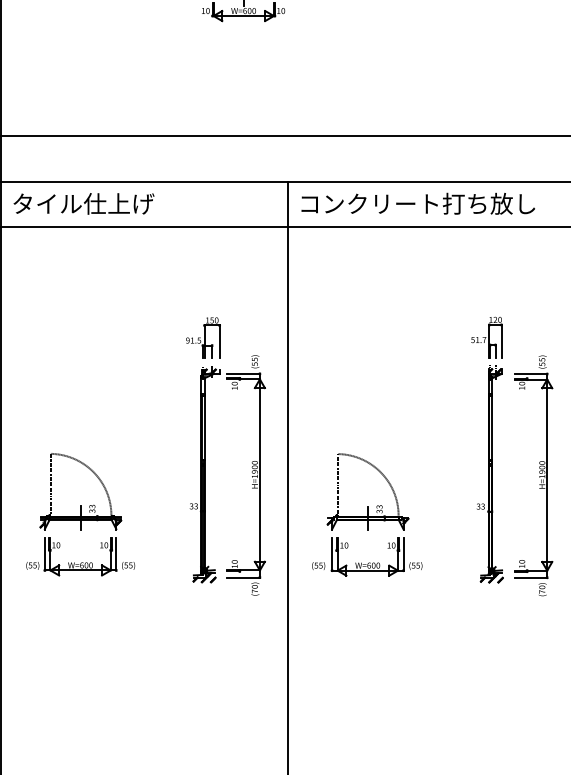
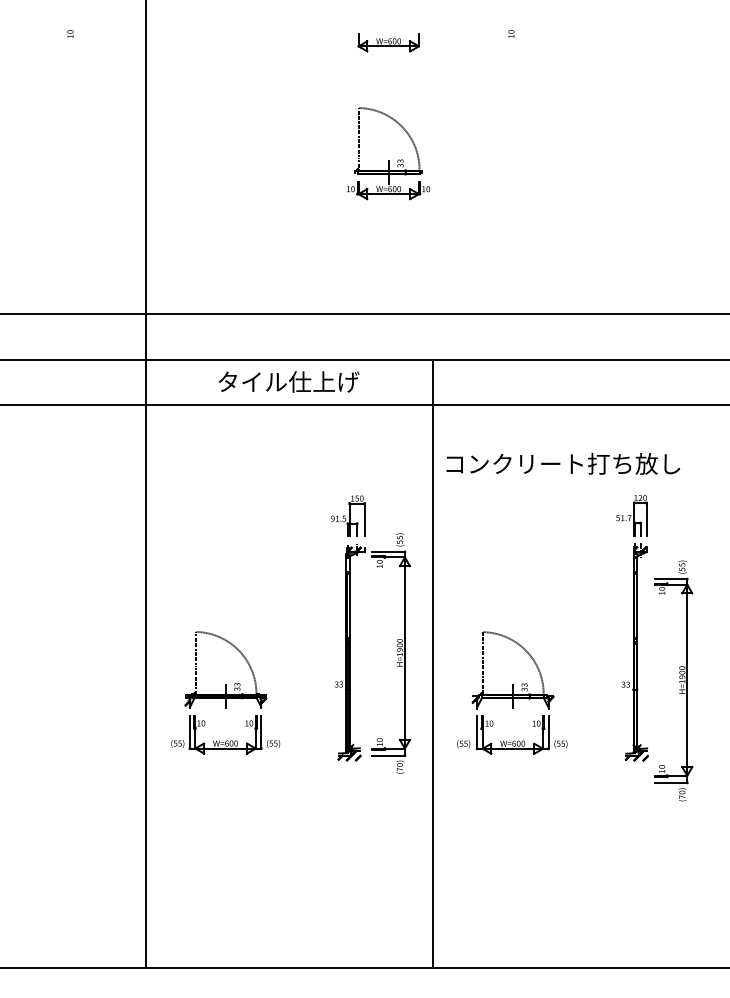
text: (83, 203) -> (288, 381), moved
text: (417, 203) -> (562, 463), moved
part: (539, 476) -> (679, 681), moved

